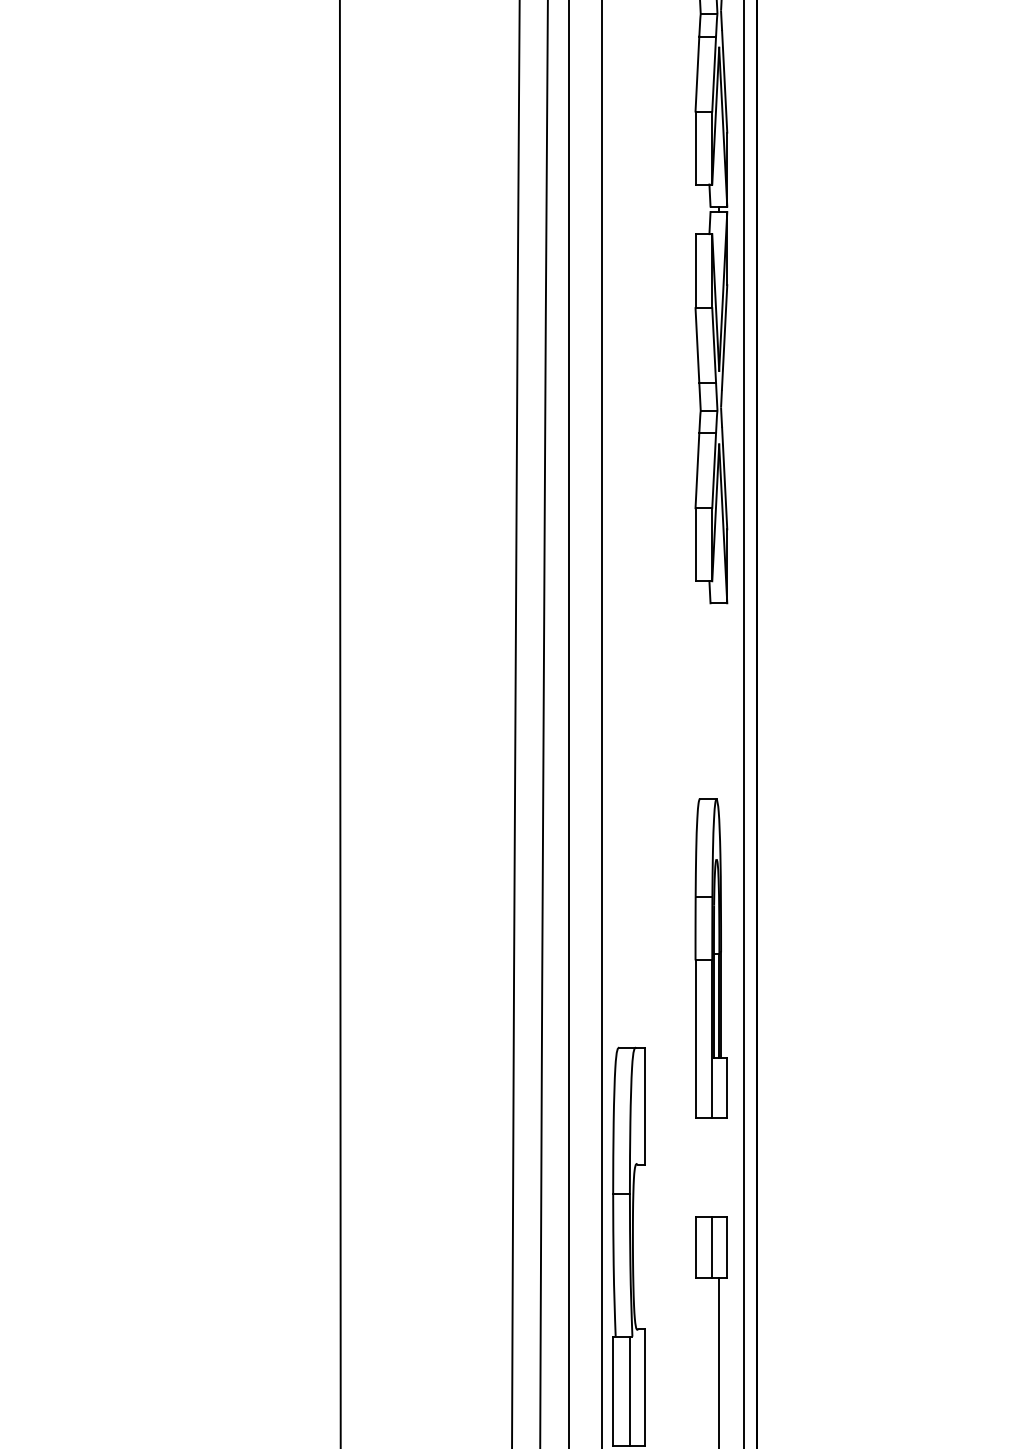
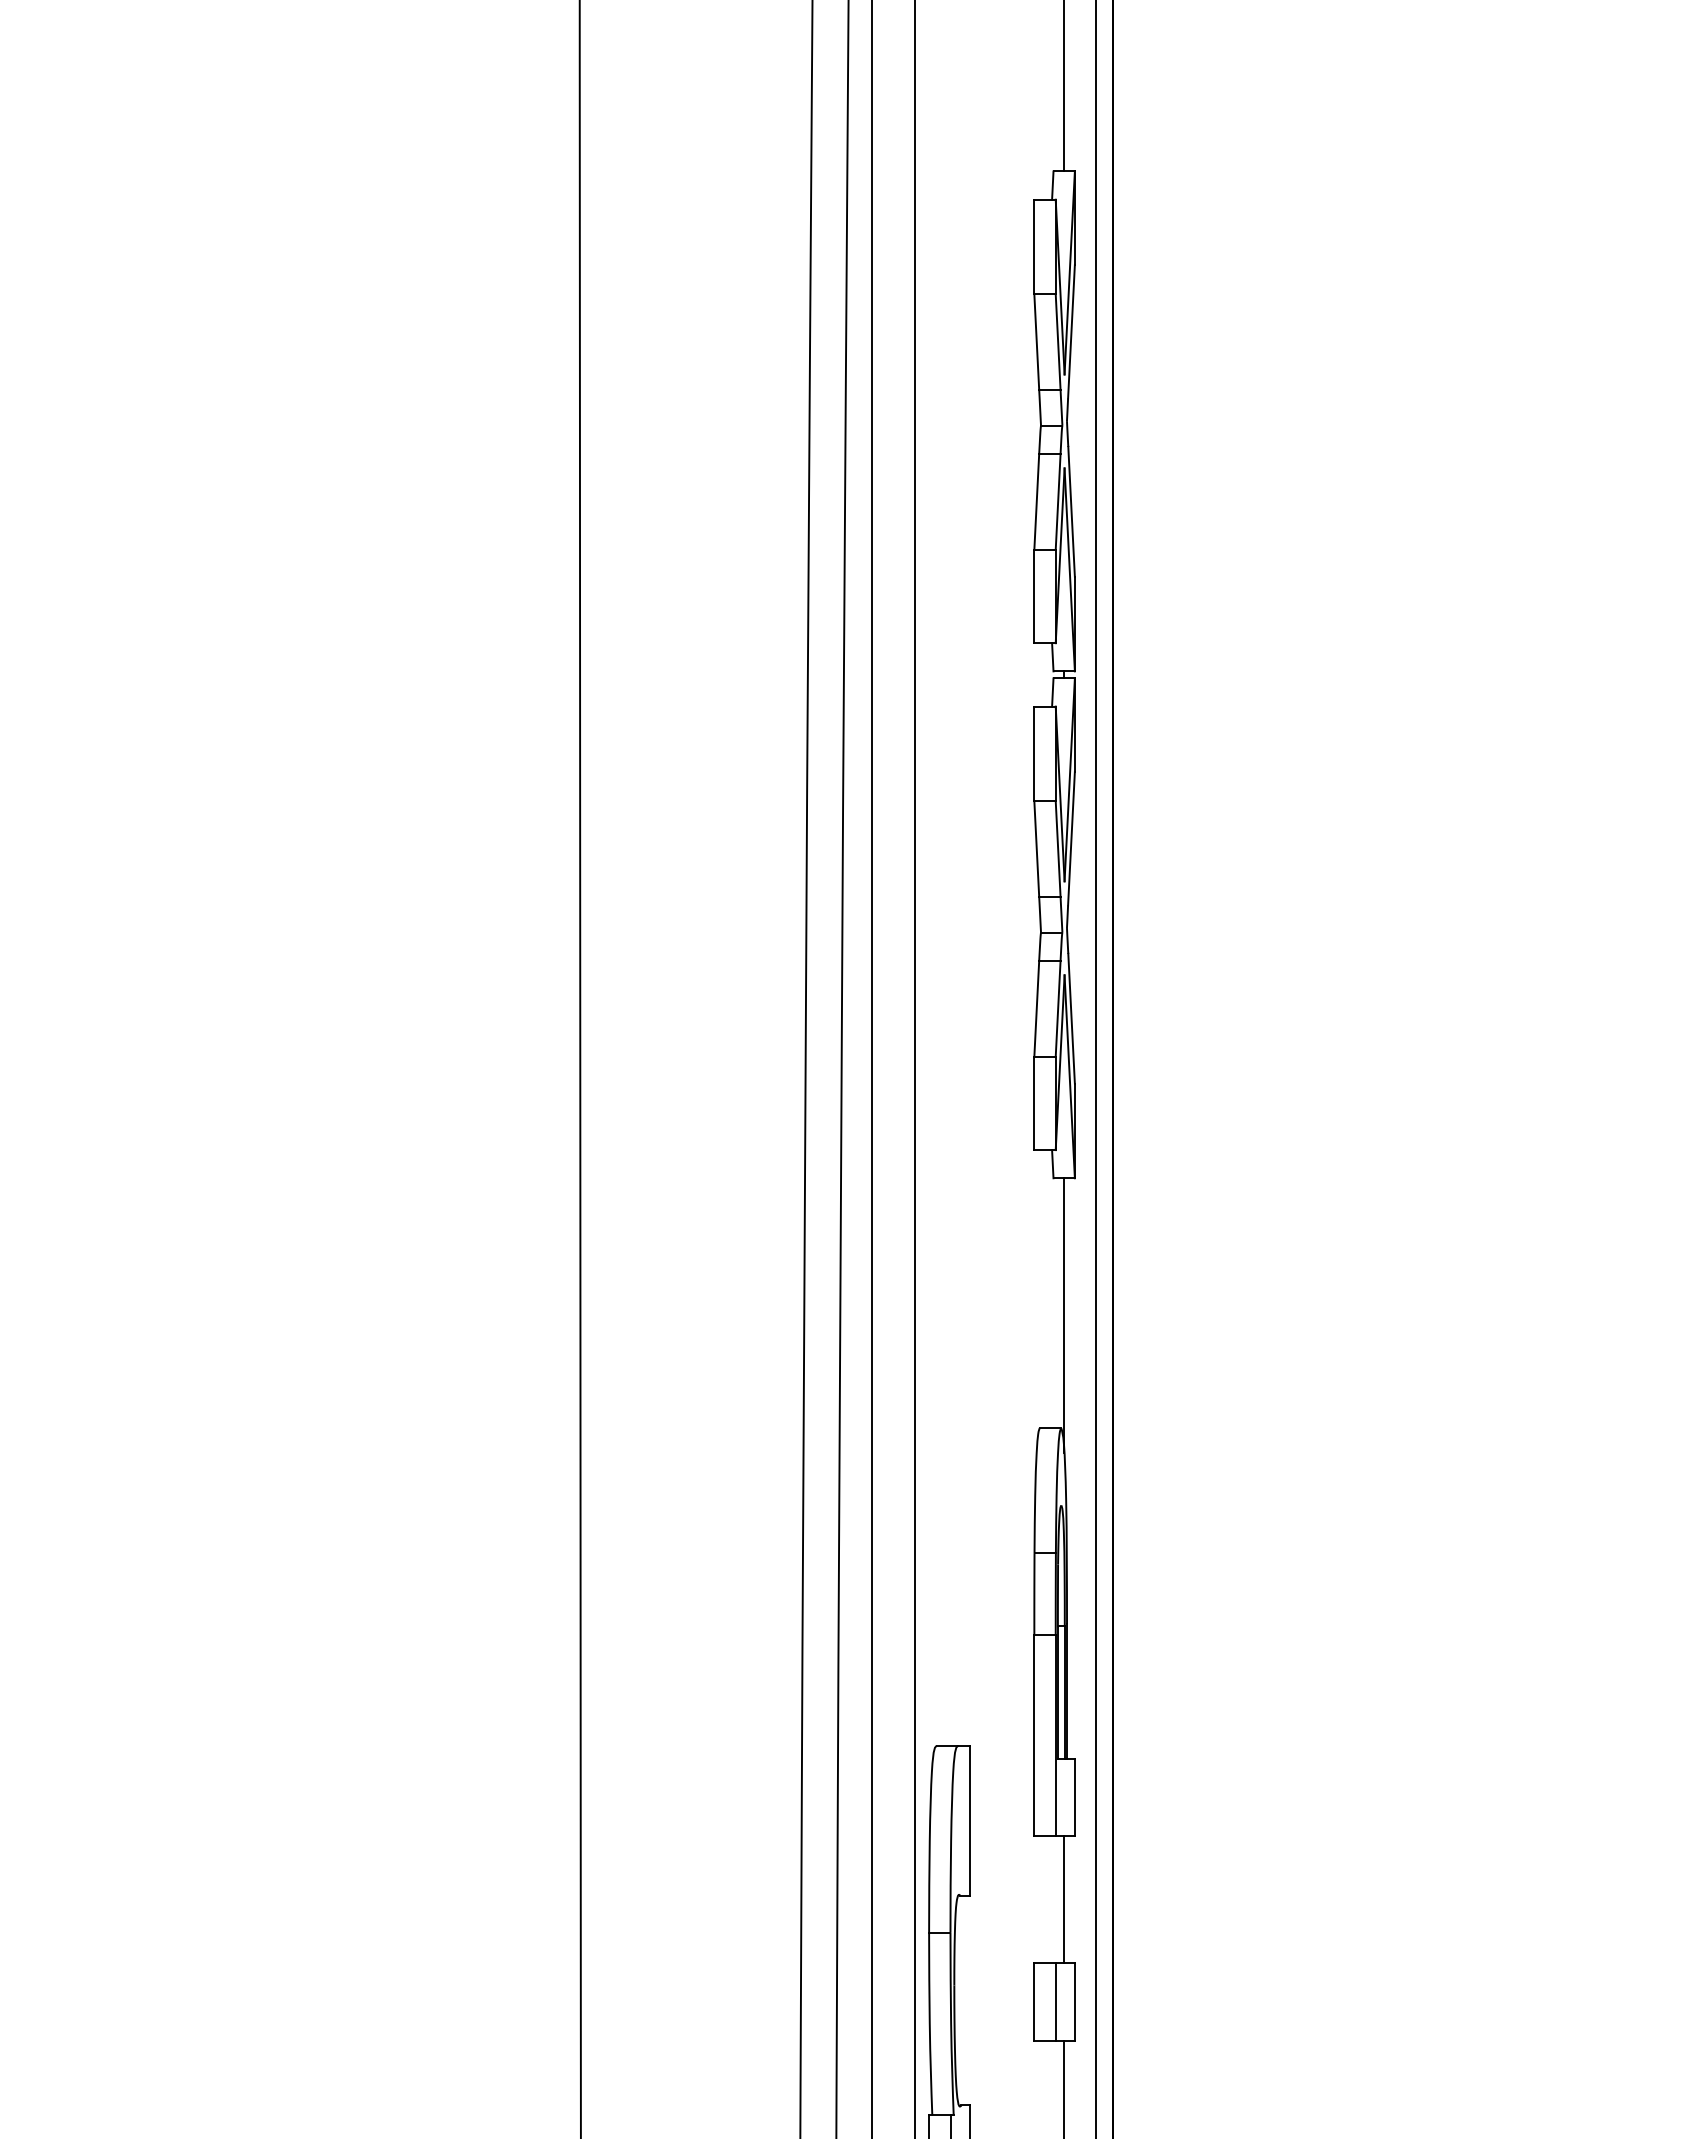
line: (719, 710) -> (1064, 1315), added
line: (719, 1167) -> (1064, 1899), added

